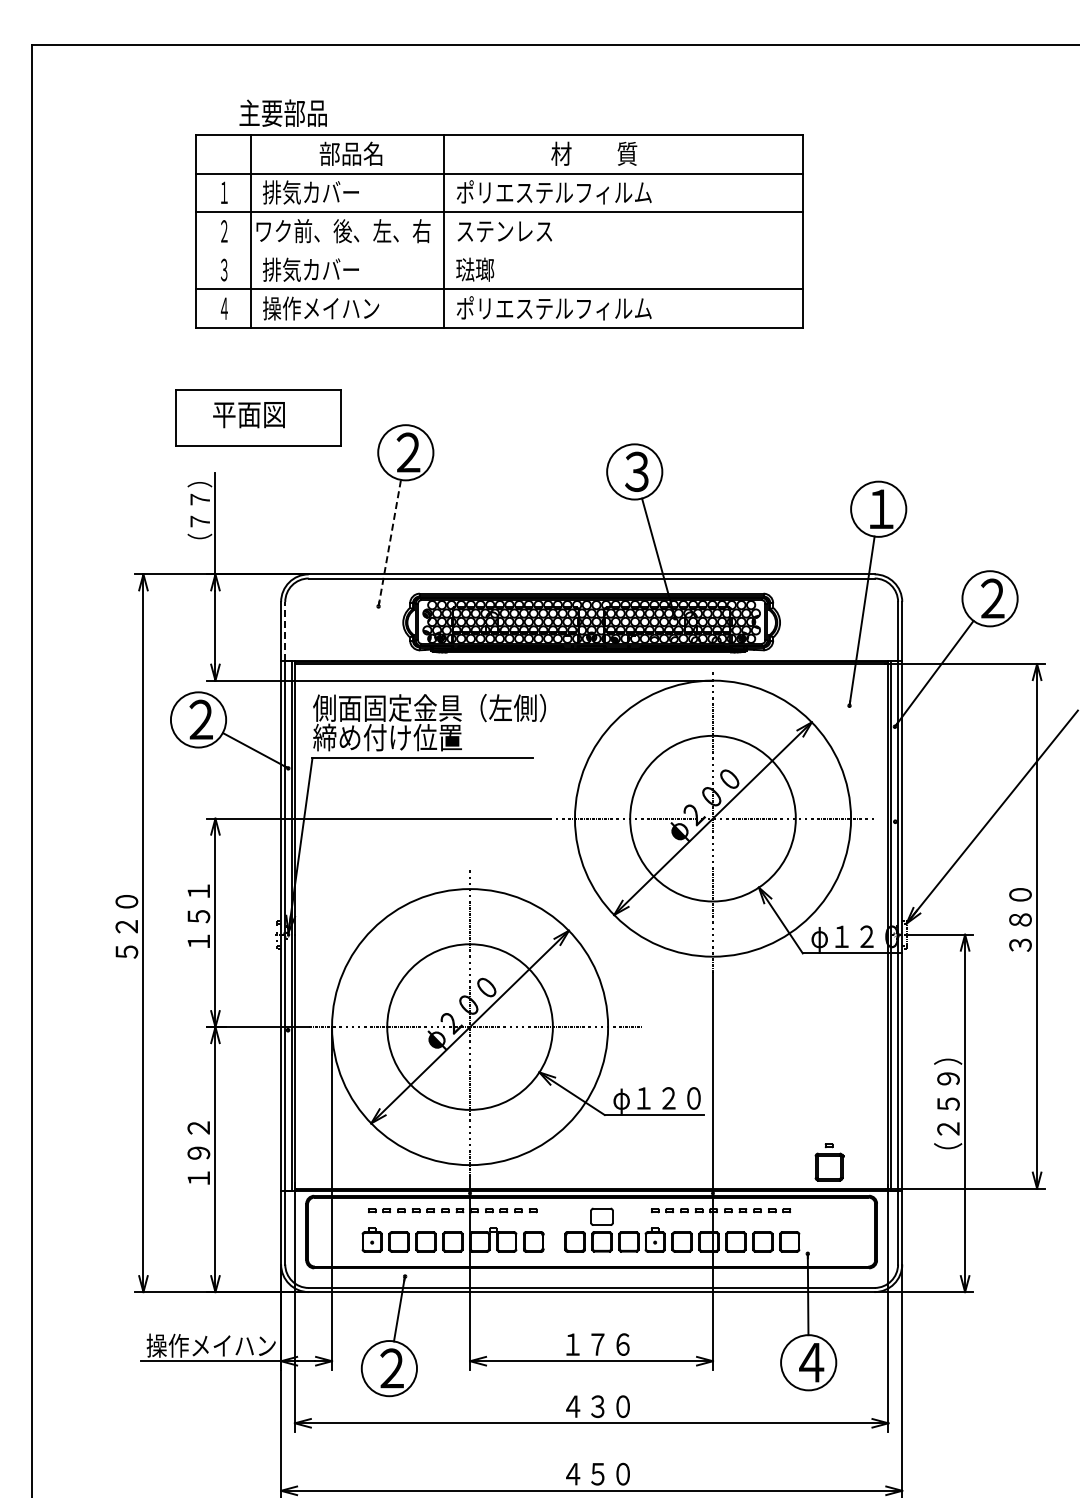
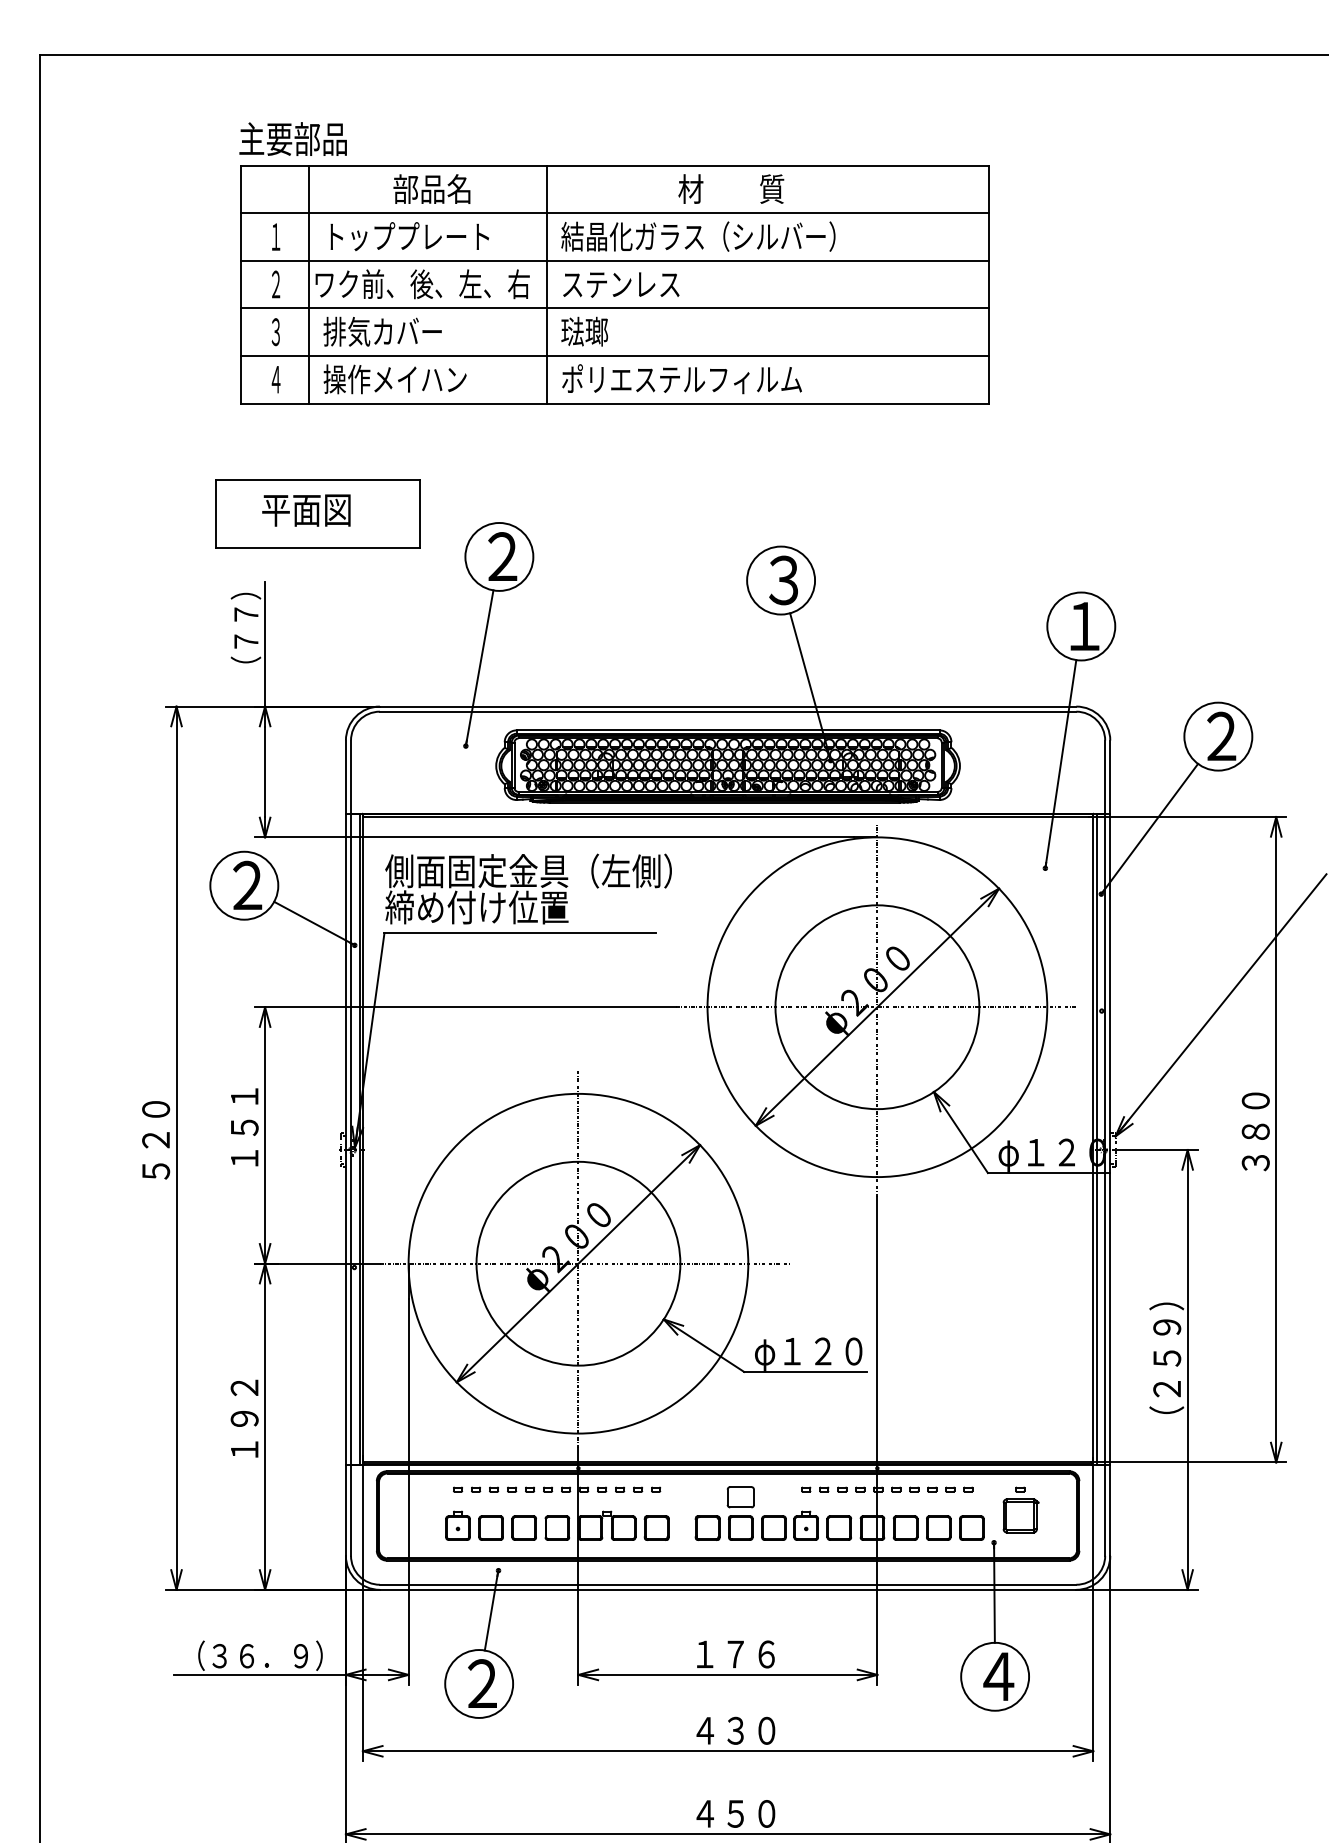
text: (282, 112) -> (292, 138), moved
text: (329, 192) -> (405, 236), 排気カバー -> トッププレート
text: (567, 192) -> (698, 236), ポリエステルフィルム -> 結晶化ガラス（シルバー）
line: (499, 250) -> (614, 308), added
line: (389, 542) -> (479, 667), dashed -> solid
line: (285, 631) -> (351, 776), dashed -> solid
part: (829, 1162) -> (1020, 1510), moved
text: (210, 1345) -> (259, 1655), 操作メイハン -> （３６．９）

